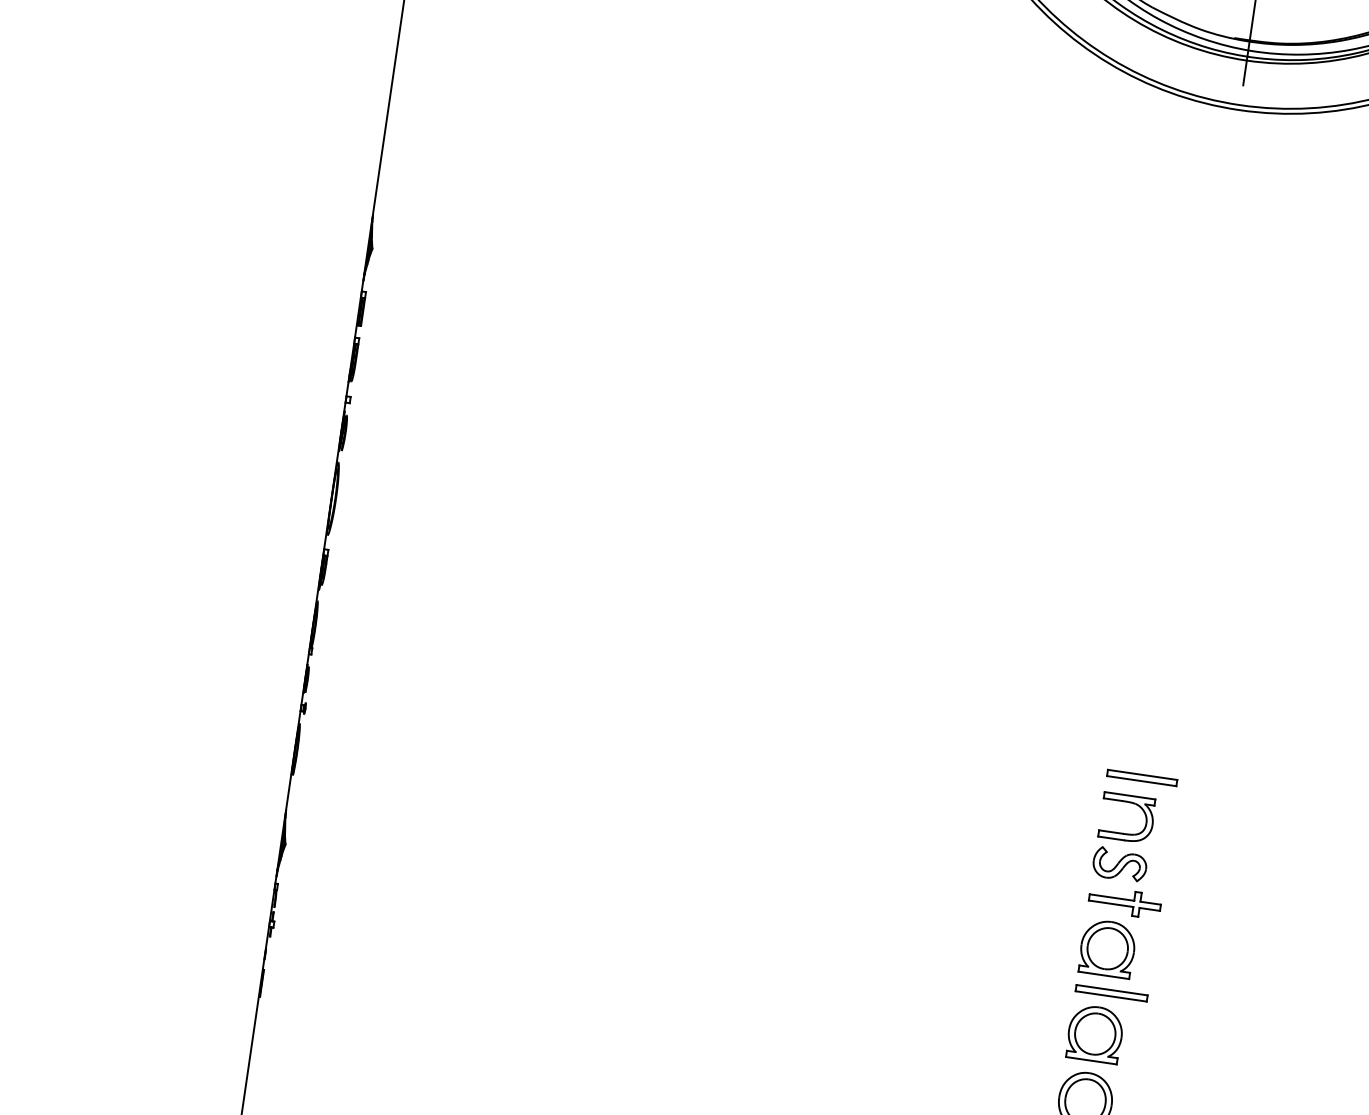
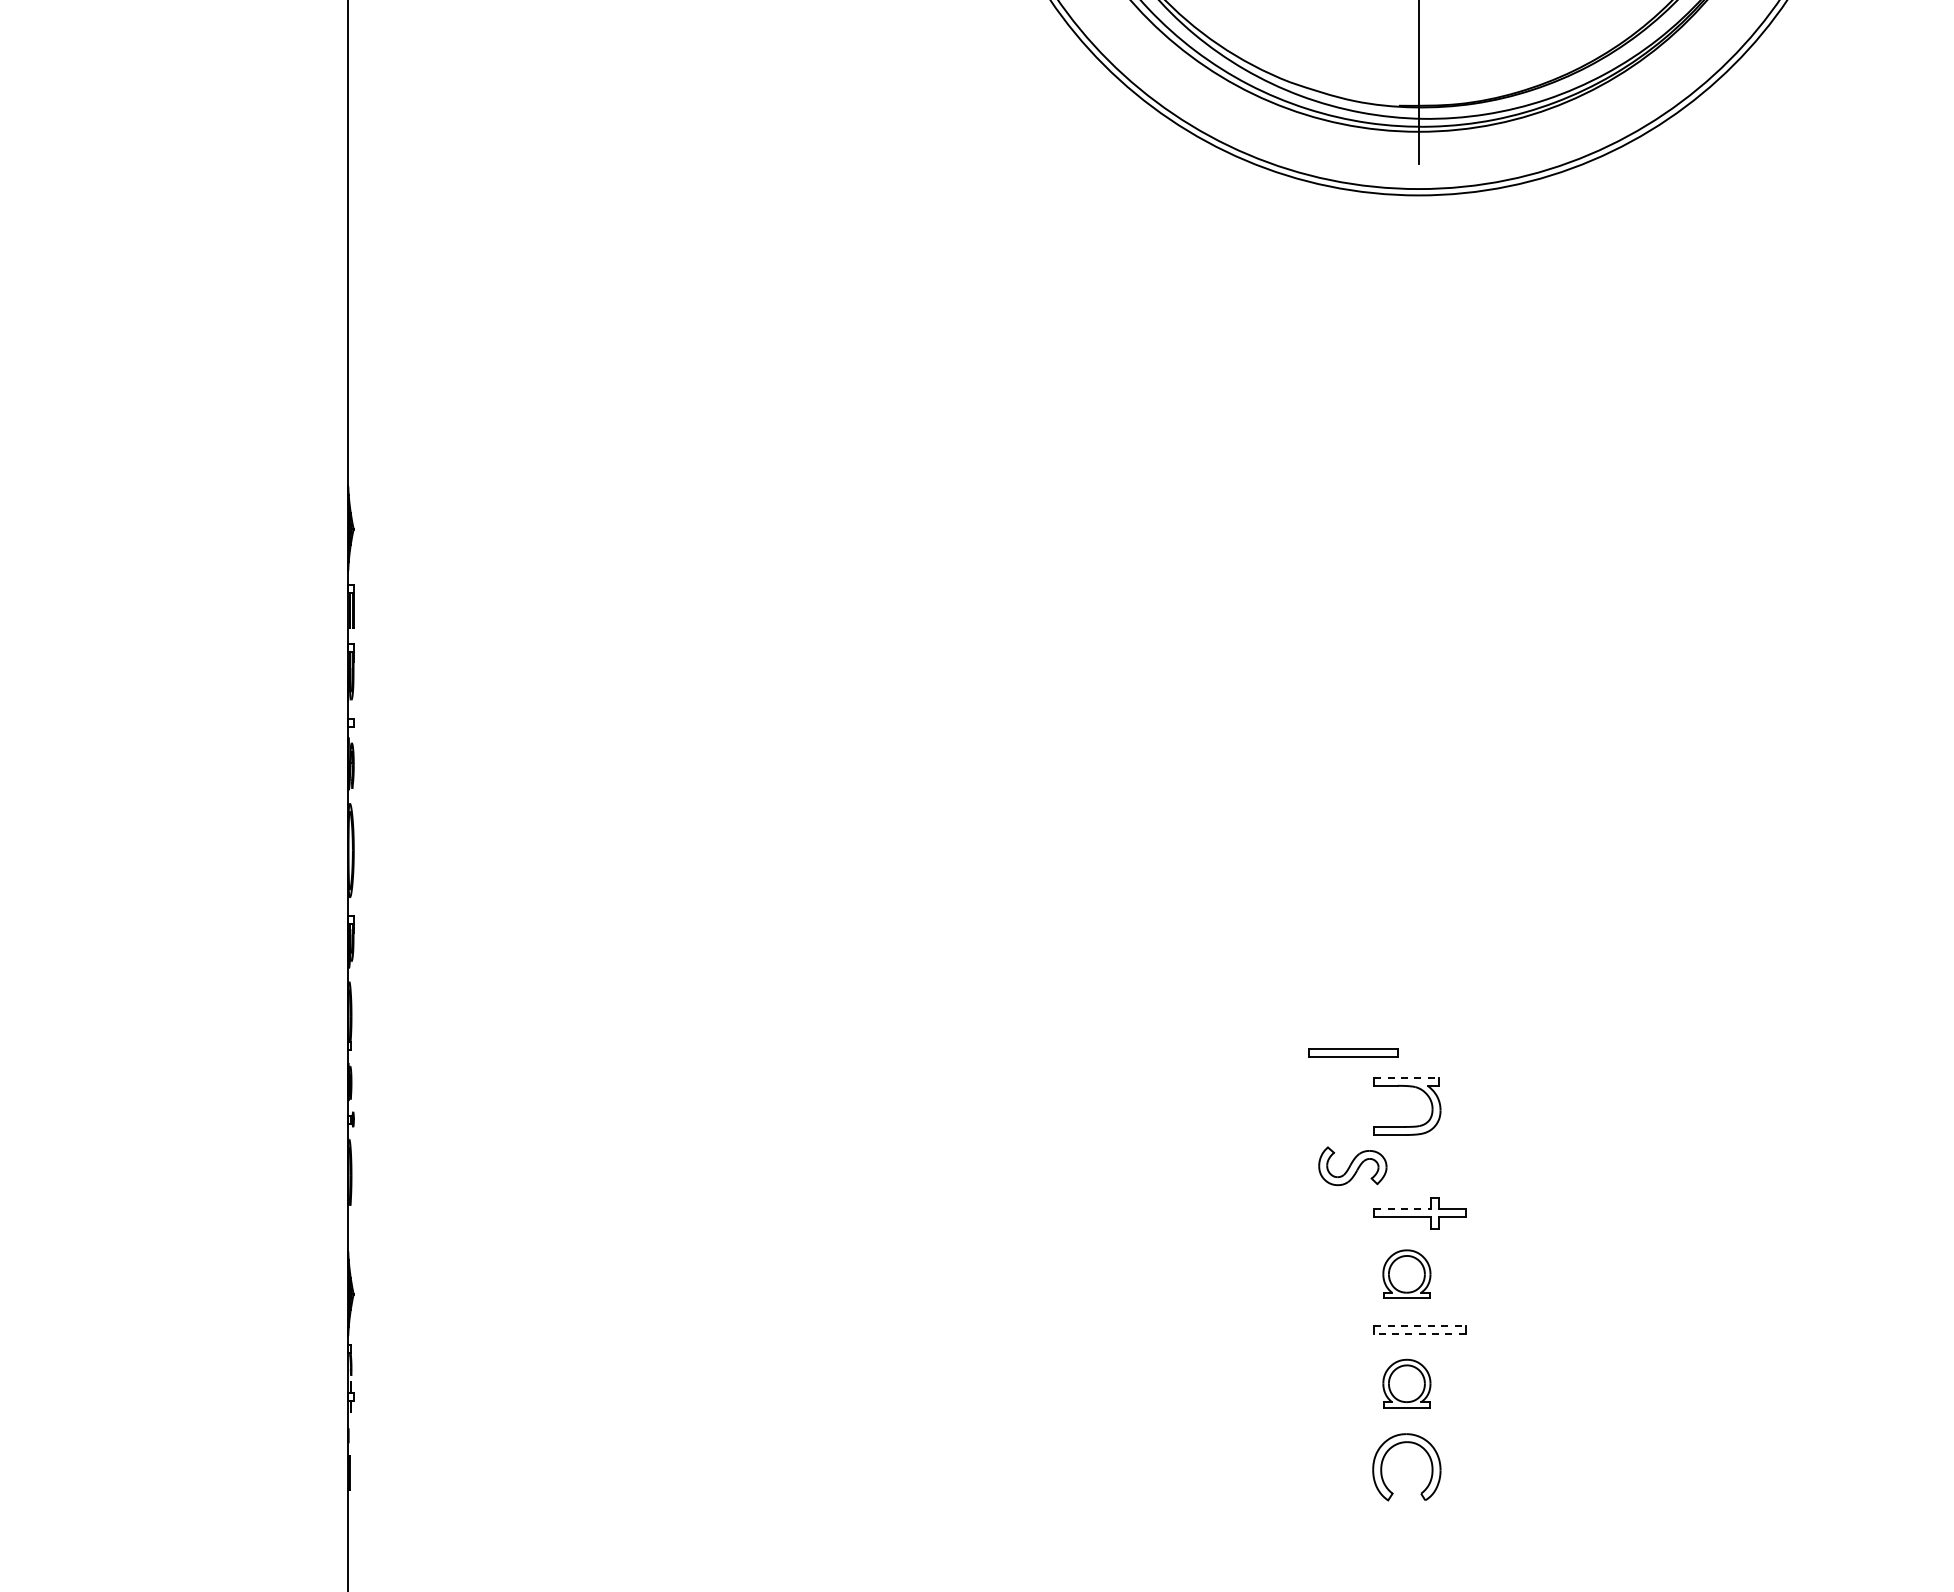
part: (1141, 777) -> (1353, 1052), moved
line: (1129, 795) -> (1406, 1077), solid -> dashed
part: (1119, 864) -> (1352, 1166), moved
line: (1111, 897) -> (1402, 1209), solid -> dashed
part: (1107, 948) -> (1406, 1274), size x0.7
line: (1112, 990) -> (1420, 1325), solid -> dashed
line: (1111, 996) -> (1420, 1333), solid -> dashed
part: (1095, 1033) -> (1406, 1383), size x0.7

